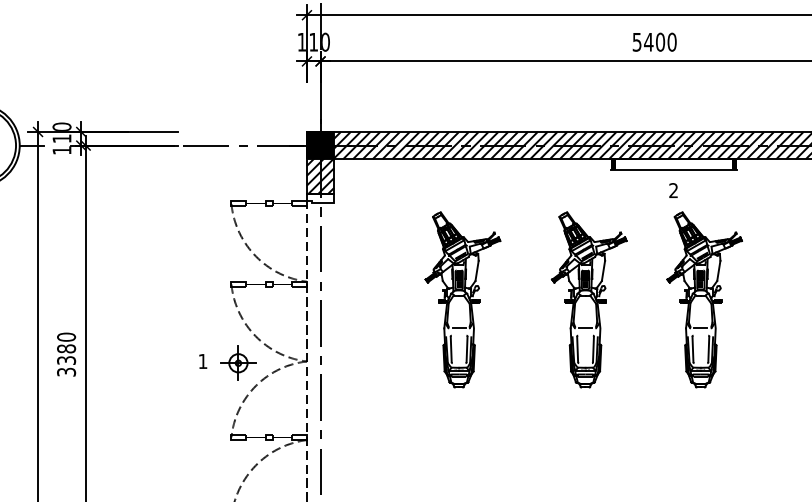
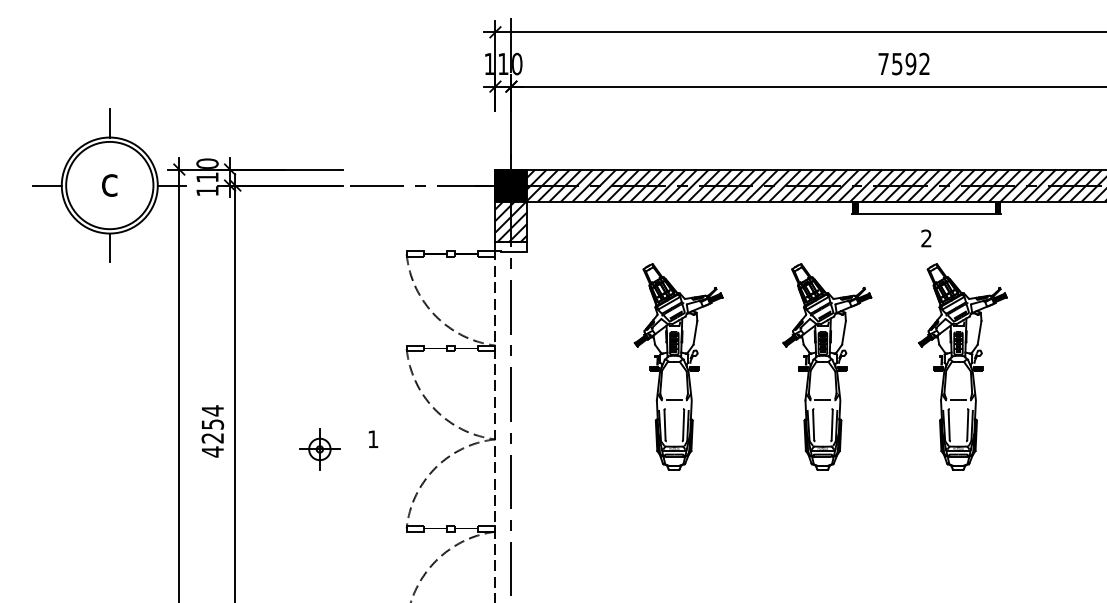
text: (654, 41) -> (904, 63), 5400 -> 7592
text: (66, 354) -> (212, 431), 3380 -> 4254
part: (238, 363) -> (319, 449), moved

